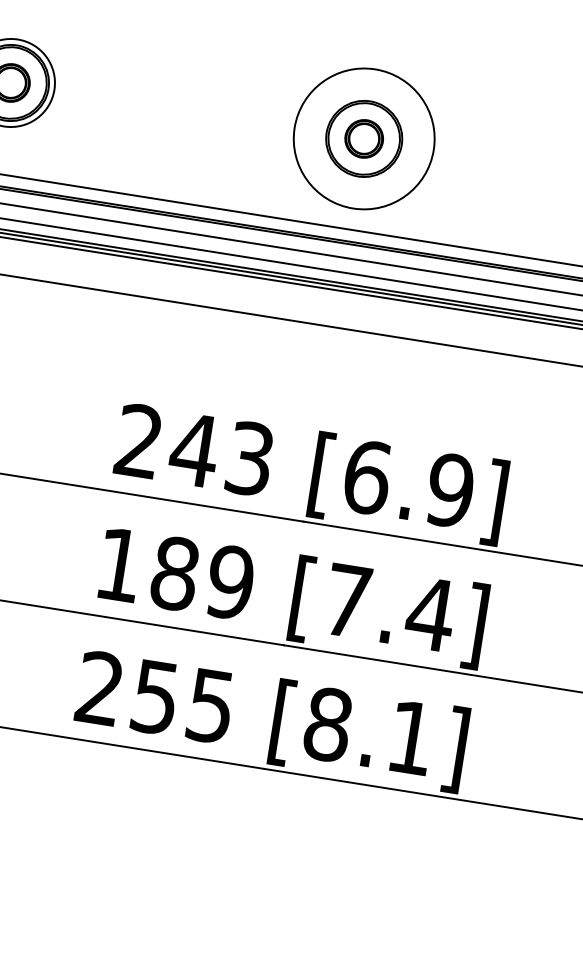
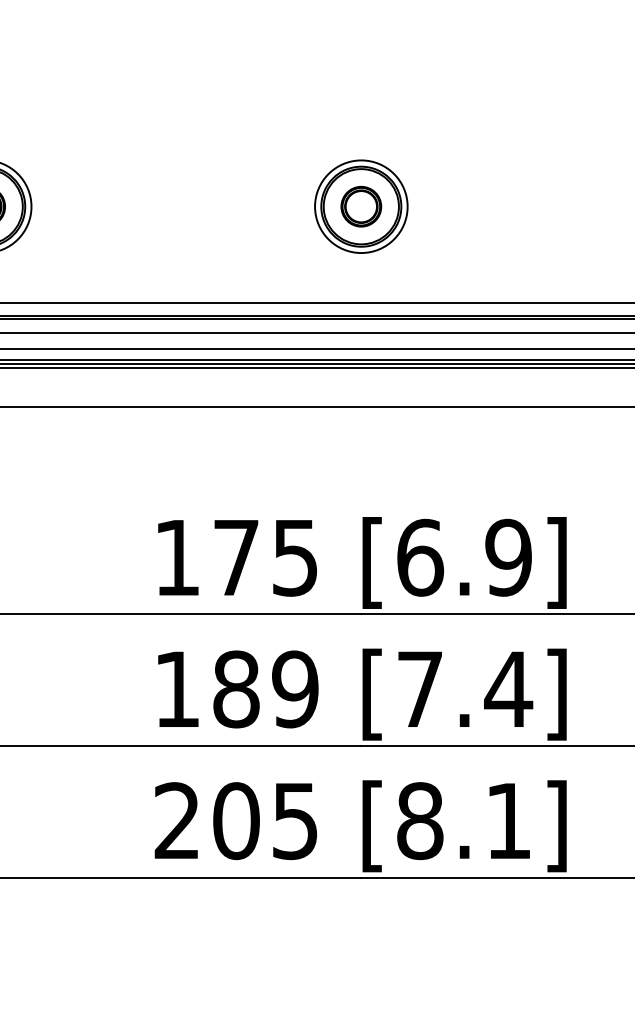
circle: (364, 138) -> (361, 206), size x0.62
text: (193, 449) -> (235, 557), 243 -> 175
text: (155, 697) -> (236, 821), 255 -> 205

